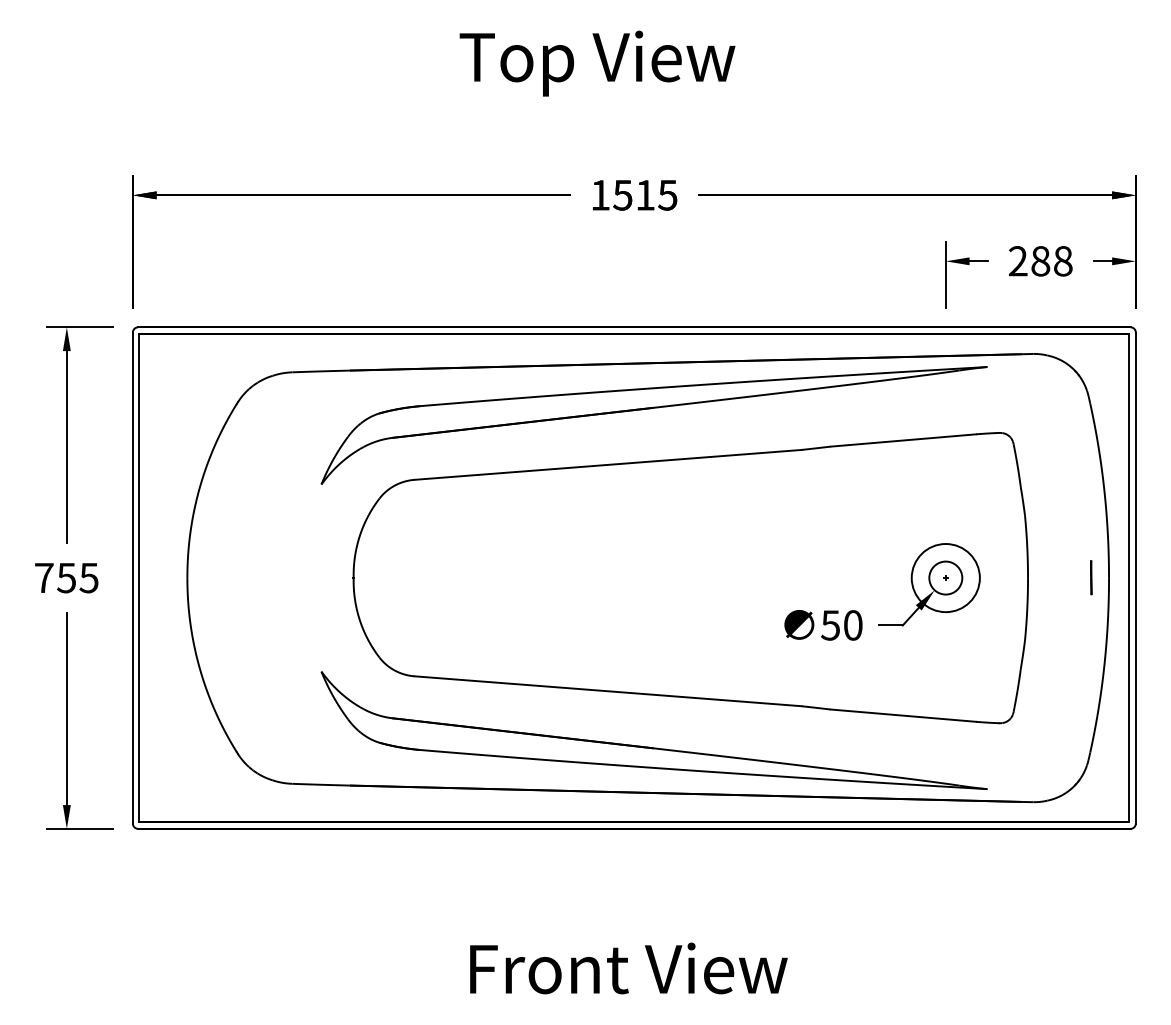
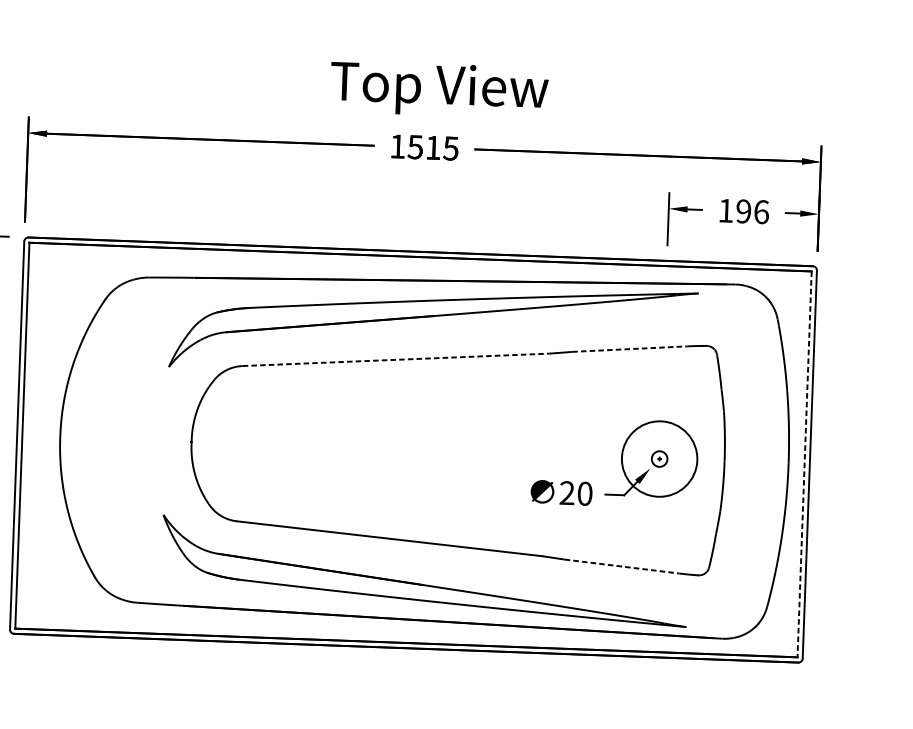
text: (597, 63) -> (439, 89), moved
text: (1040, 261) -> (743, 211), 288 -> 196
line: (903, 440) -> (630, 349), solid -> dashed
line: (608, 464) -> (396, 359), solid -> dashed
circle: (945, 577) -> (659, 458), size x0.6
line: (1091, 577) -> (774, 462), removed
circle: (945, 578) -> (659, 459), size x1.4
line: (1129, 578) -> (804, 464), solid -> dashed
text: (830, 625) -> (567, 493), 50 -> 20
line: (903, 715) -> (622, 566), solid -> dashed

